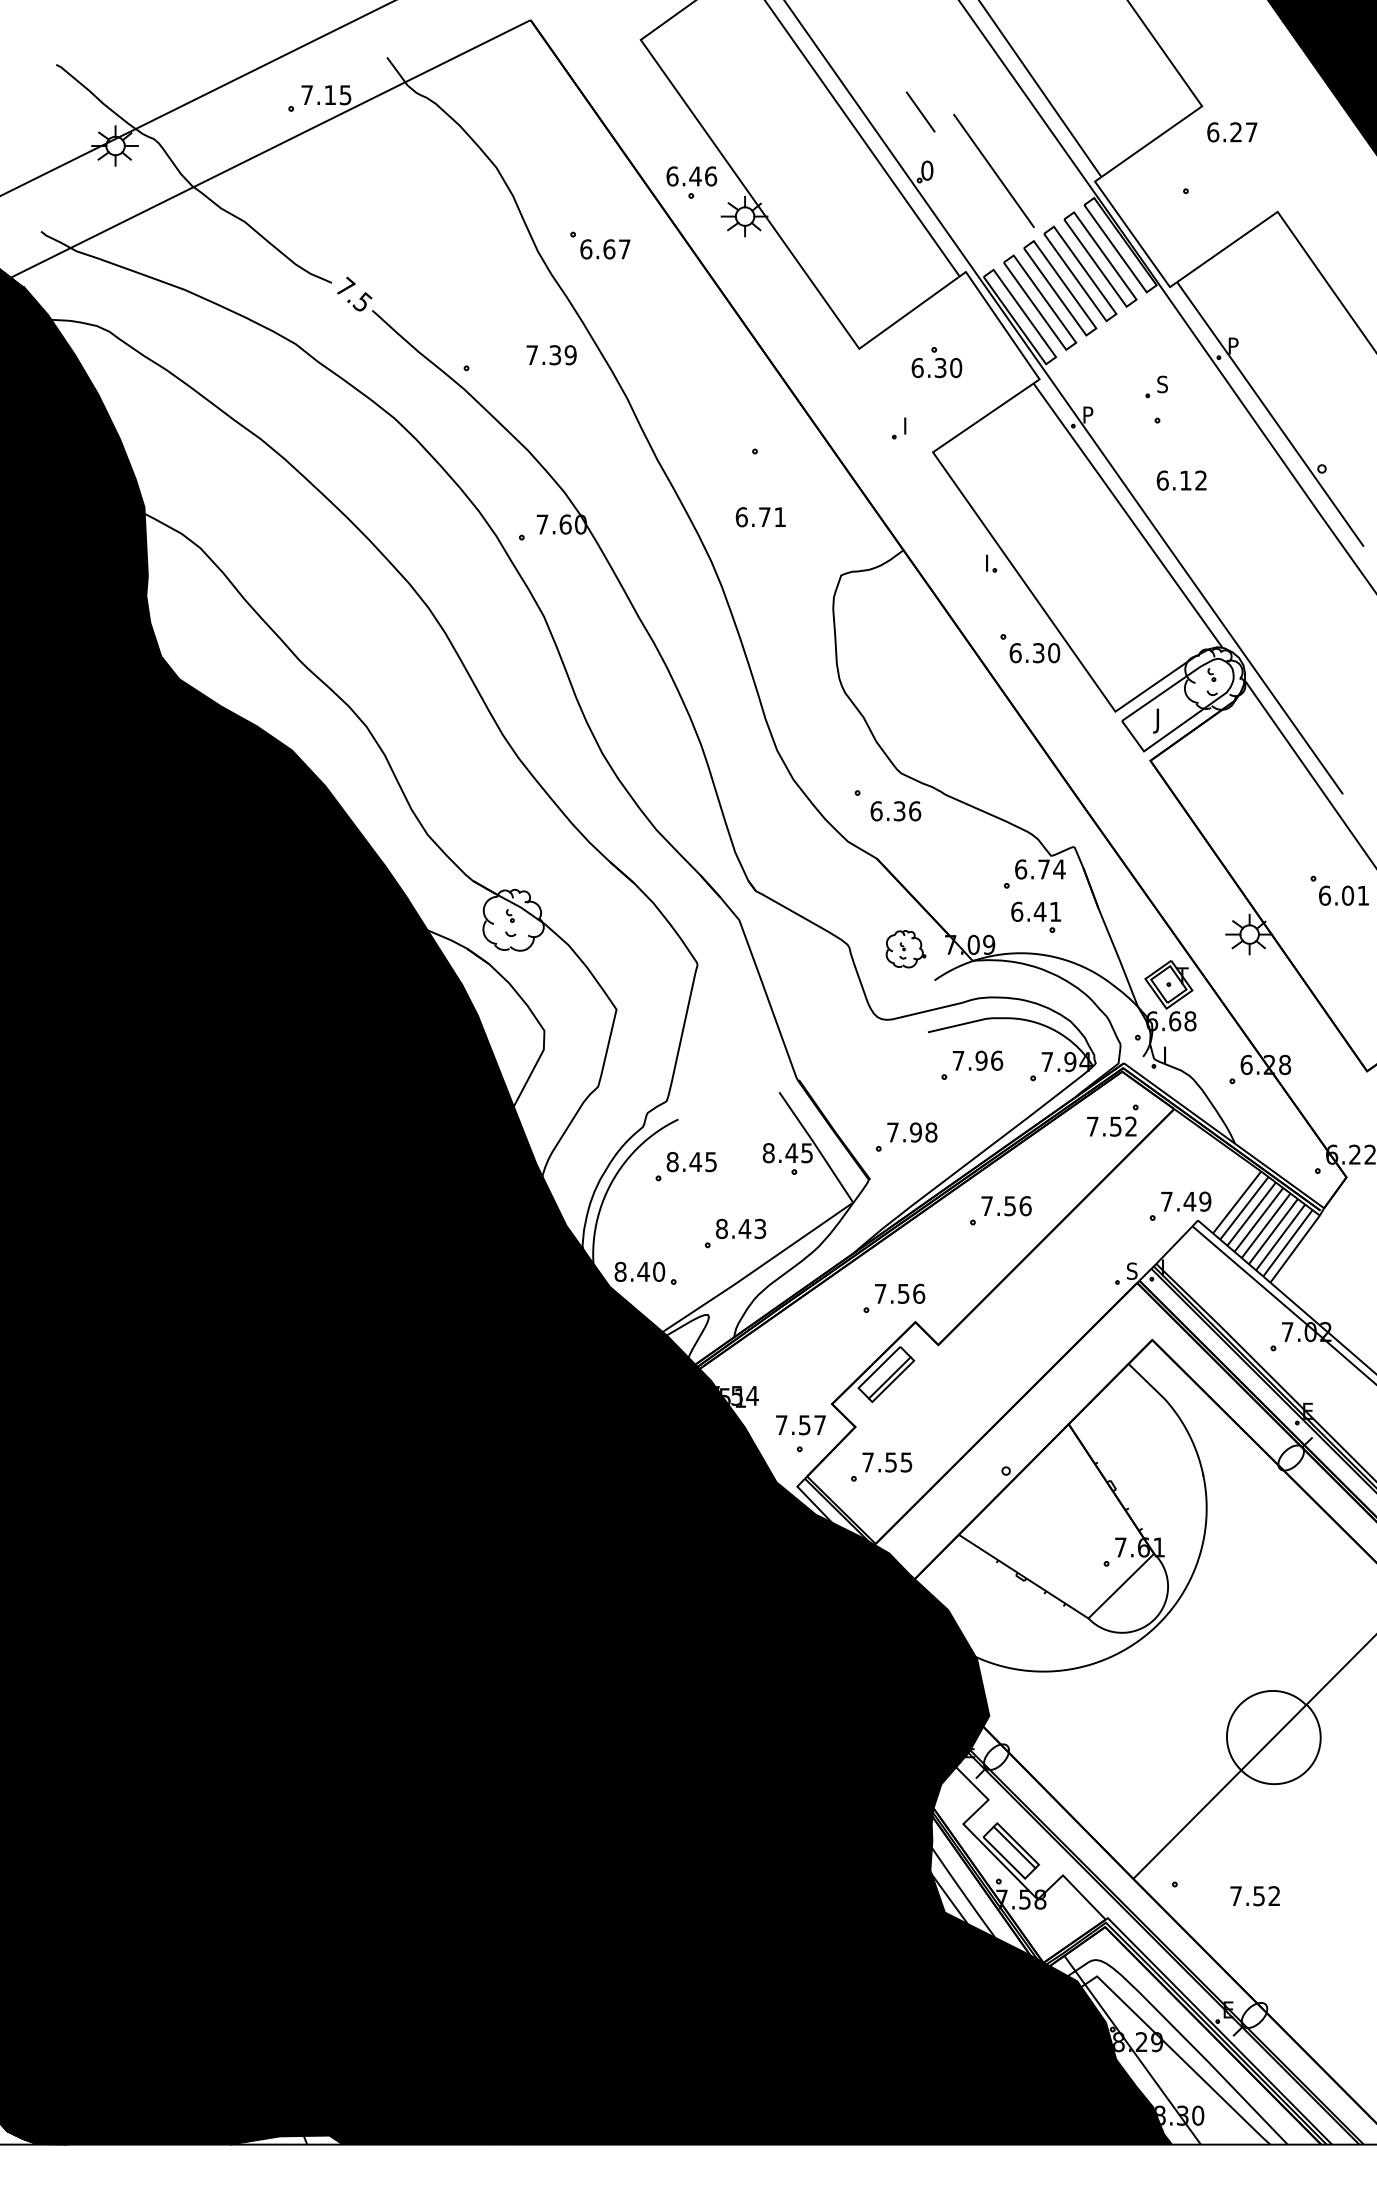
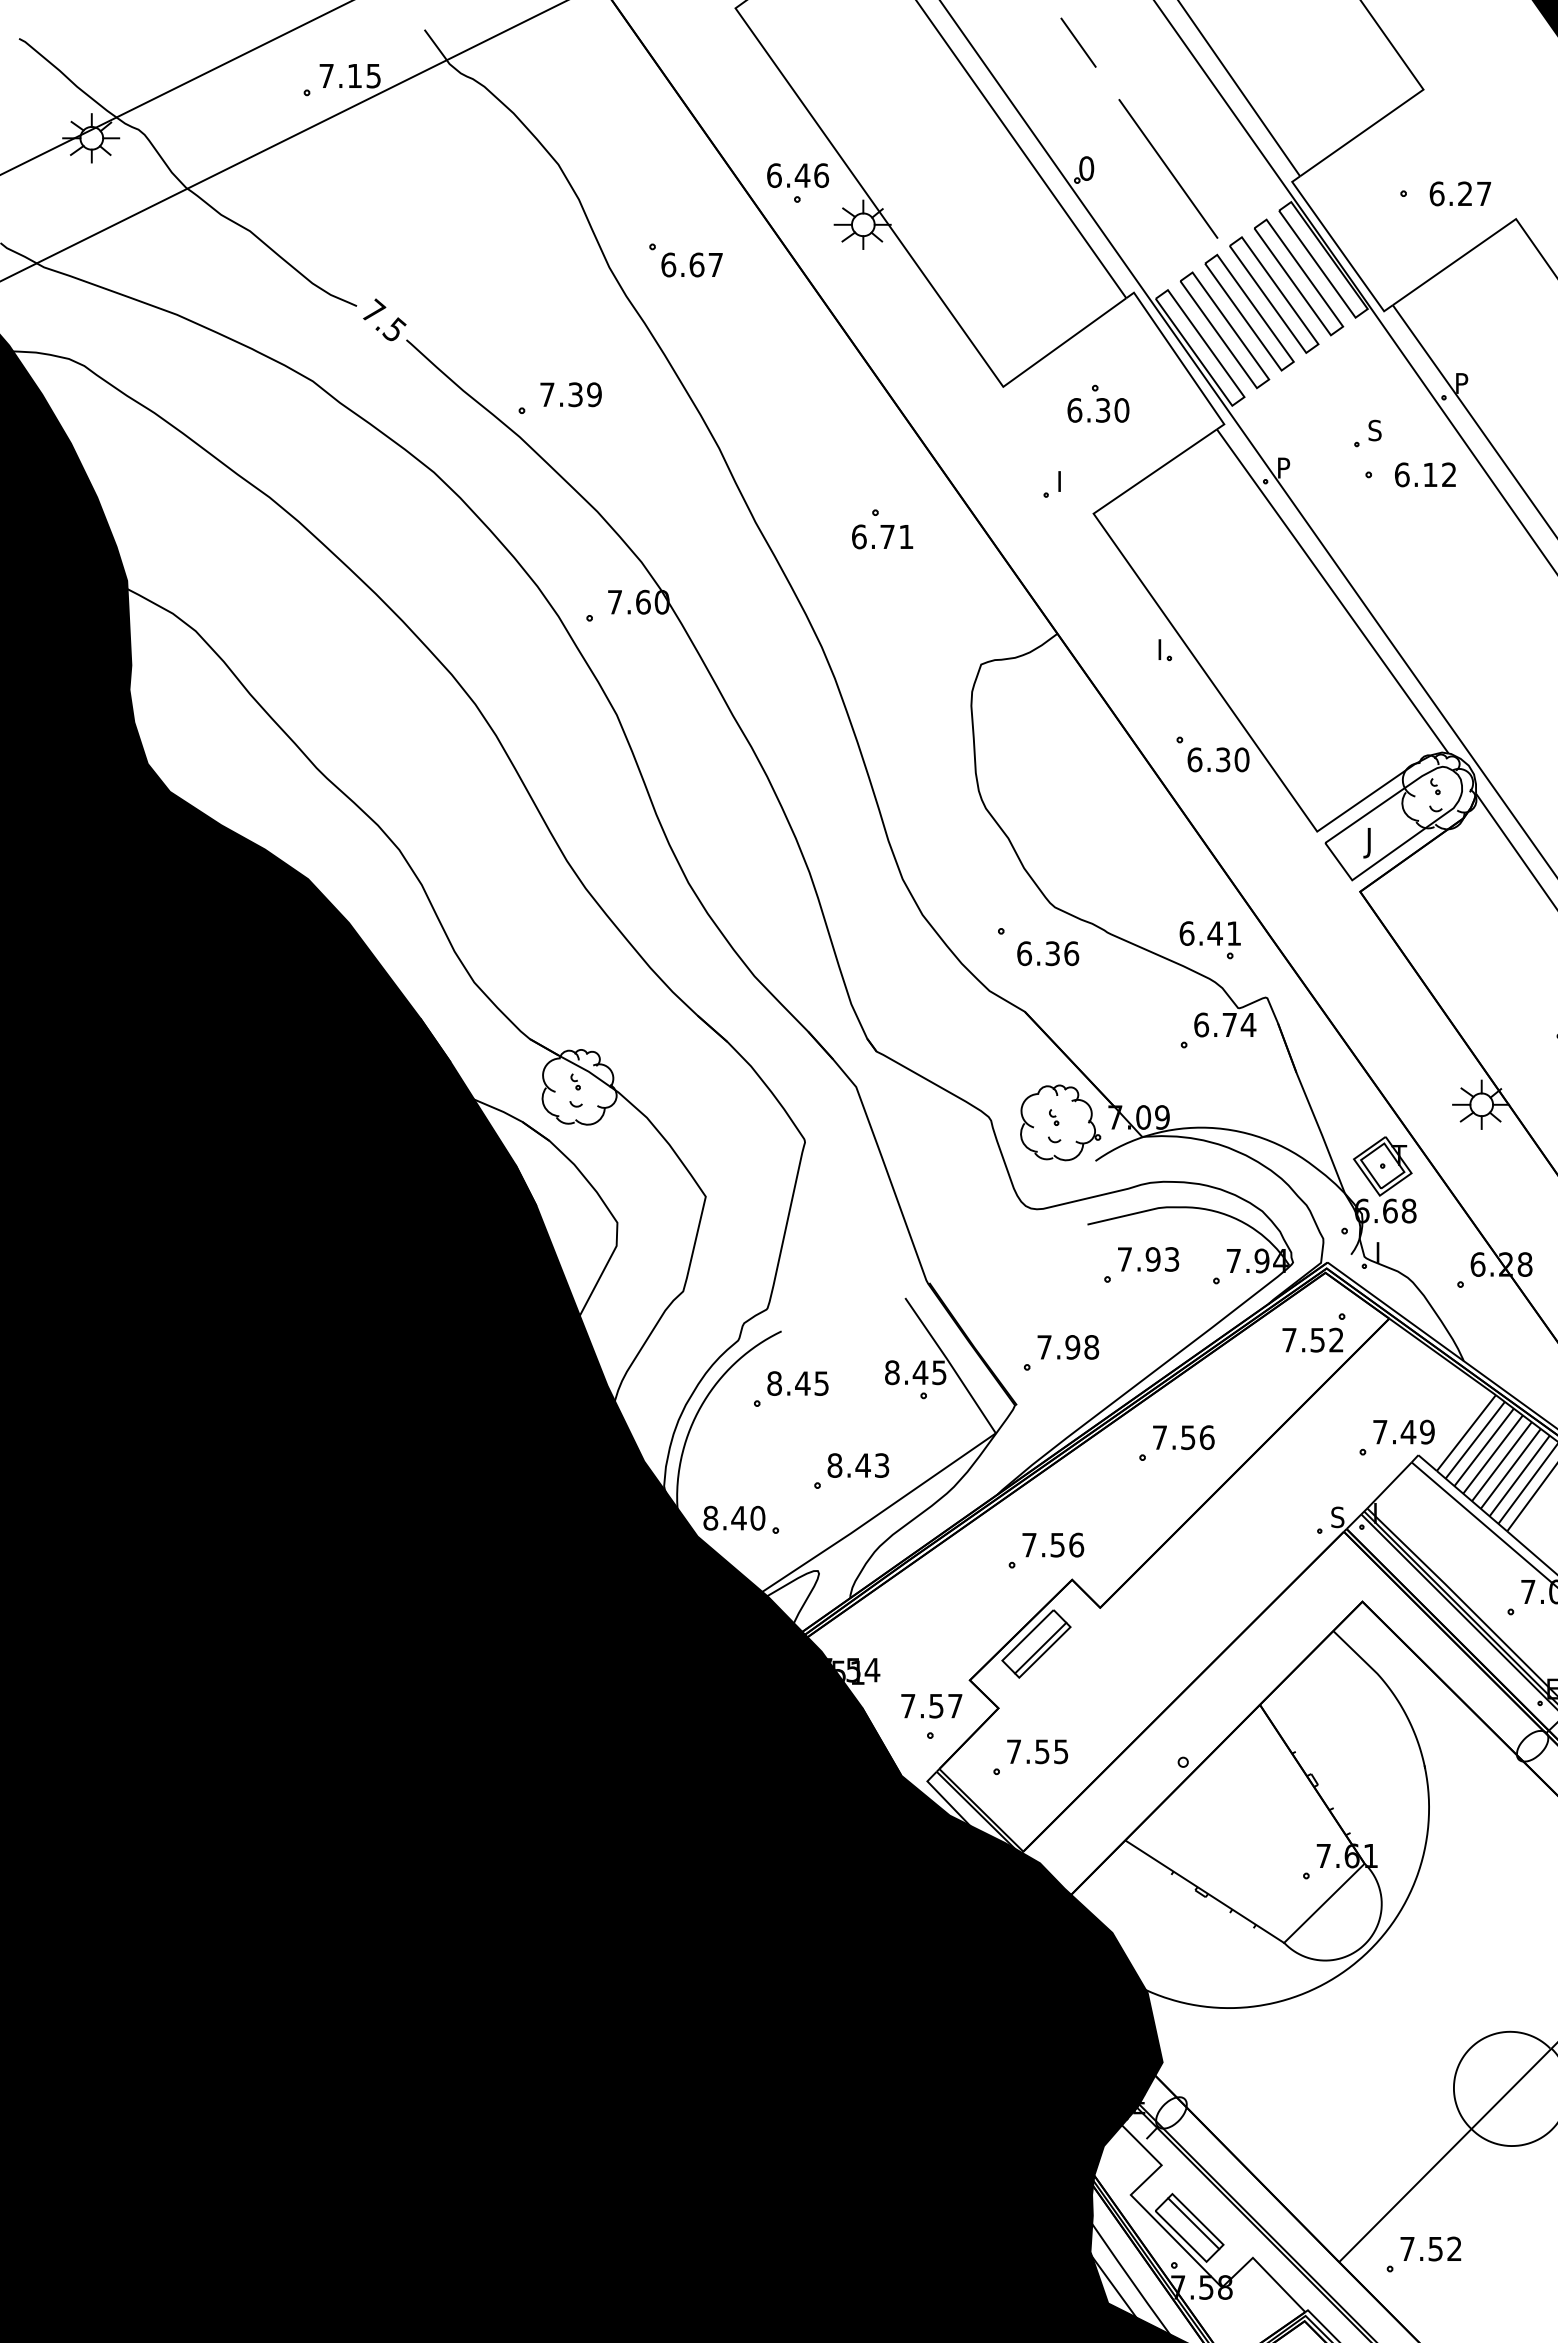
line: (920, 111) -> (1078, 42), moved
text: (1232, 132) -> (1460, 194), moved
text: (551, 355) -> (570, 395), moved
text: (1181, 480) -> (1425, 474), moved
text: (760, 517) -> (882, 537), moved
part: (1036, 916) -> (1210, 939), moved
part: (905, 948) -> (1059, 1121), size x1.67
text: (997, 1060) -> (1172, 1259), 7.96 -> 7.93
text: (1254, 1896) -> (1430, 2249), moved

